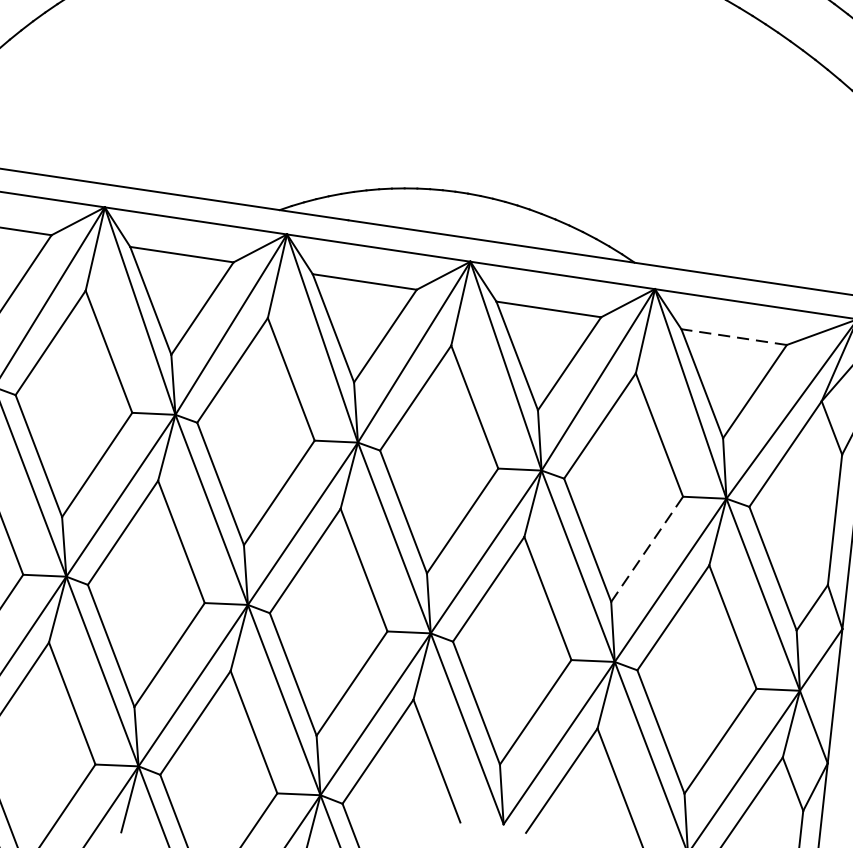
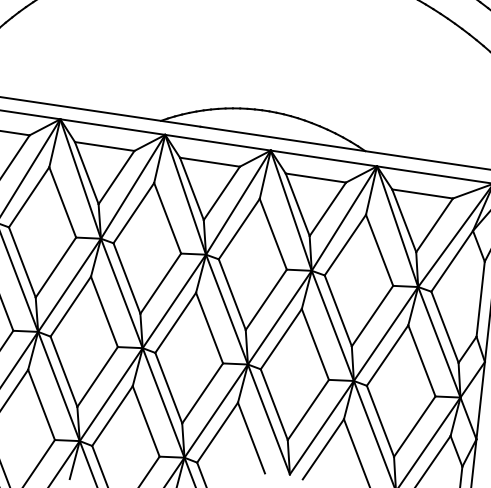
line: (733, 336) -> (422, 193), dashed -> solid
line: (647, 549) -> (372, 316), dashed -> solid

